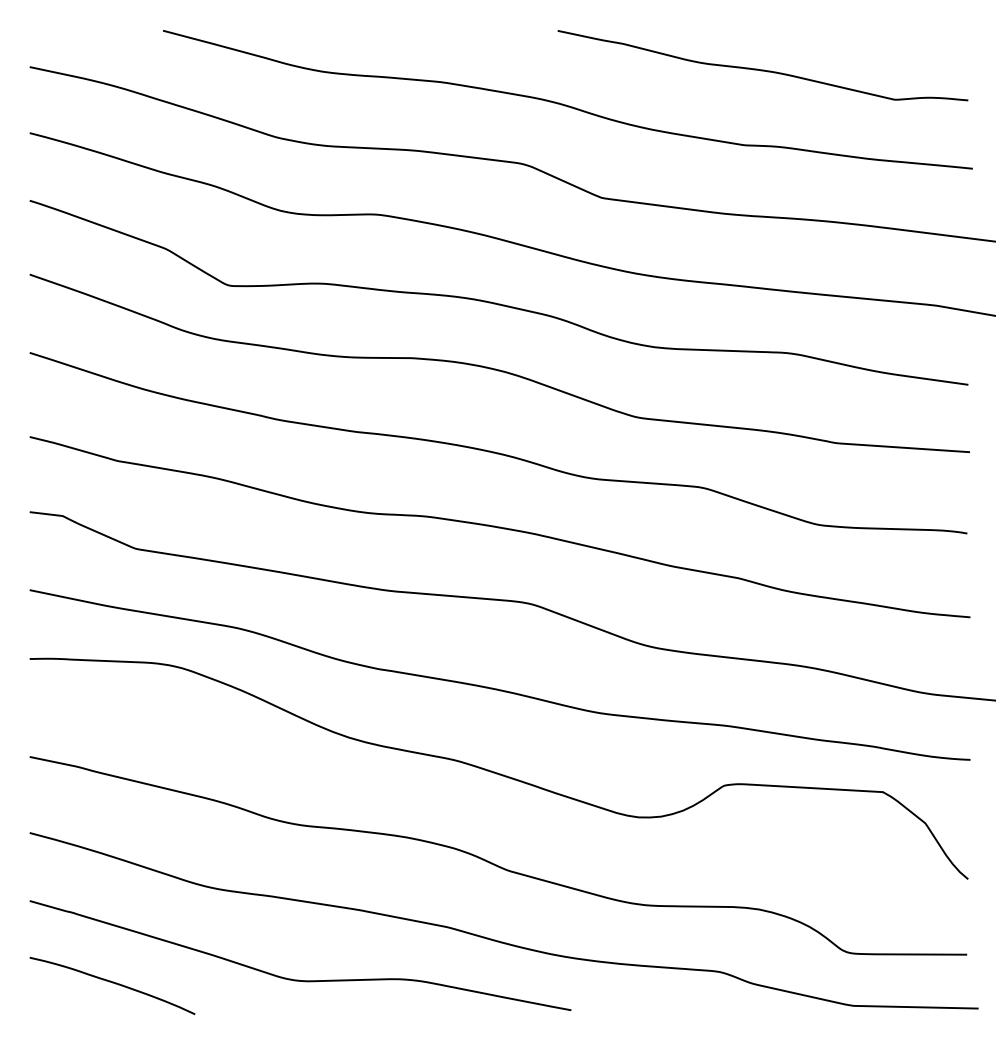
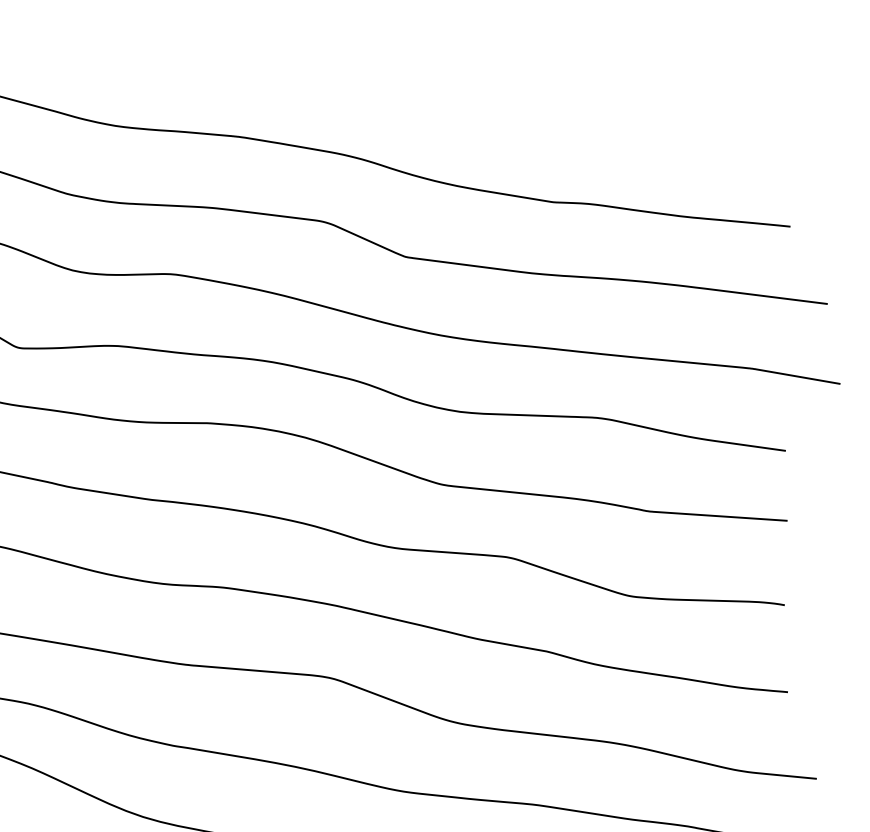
curve: (762, 69) -> (572, 123), removed

